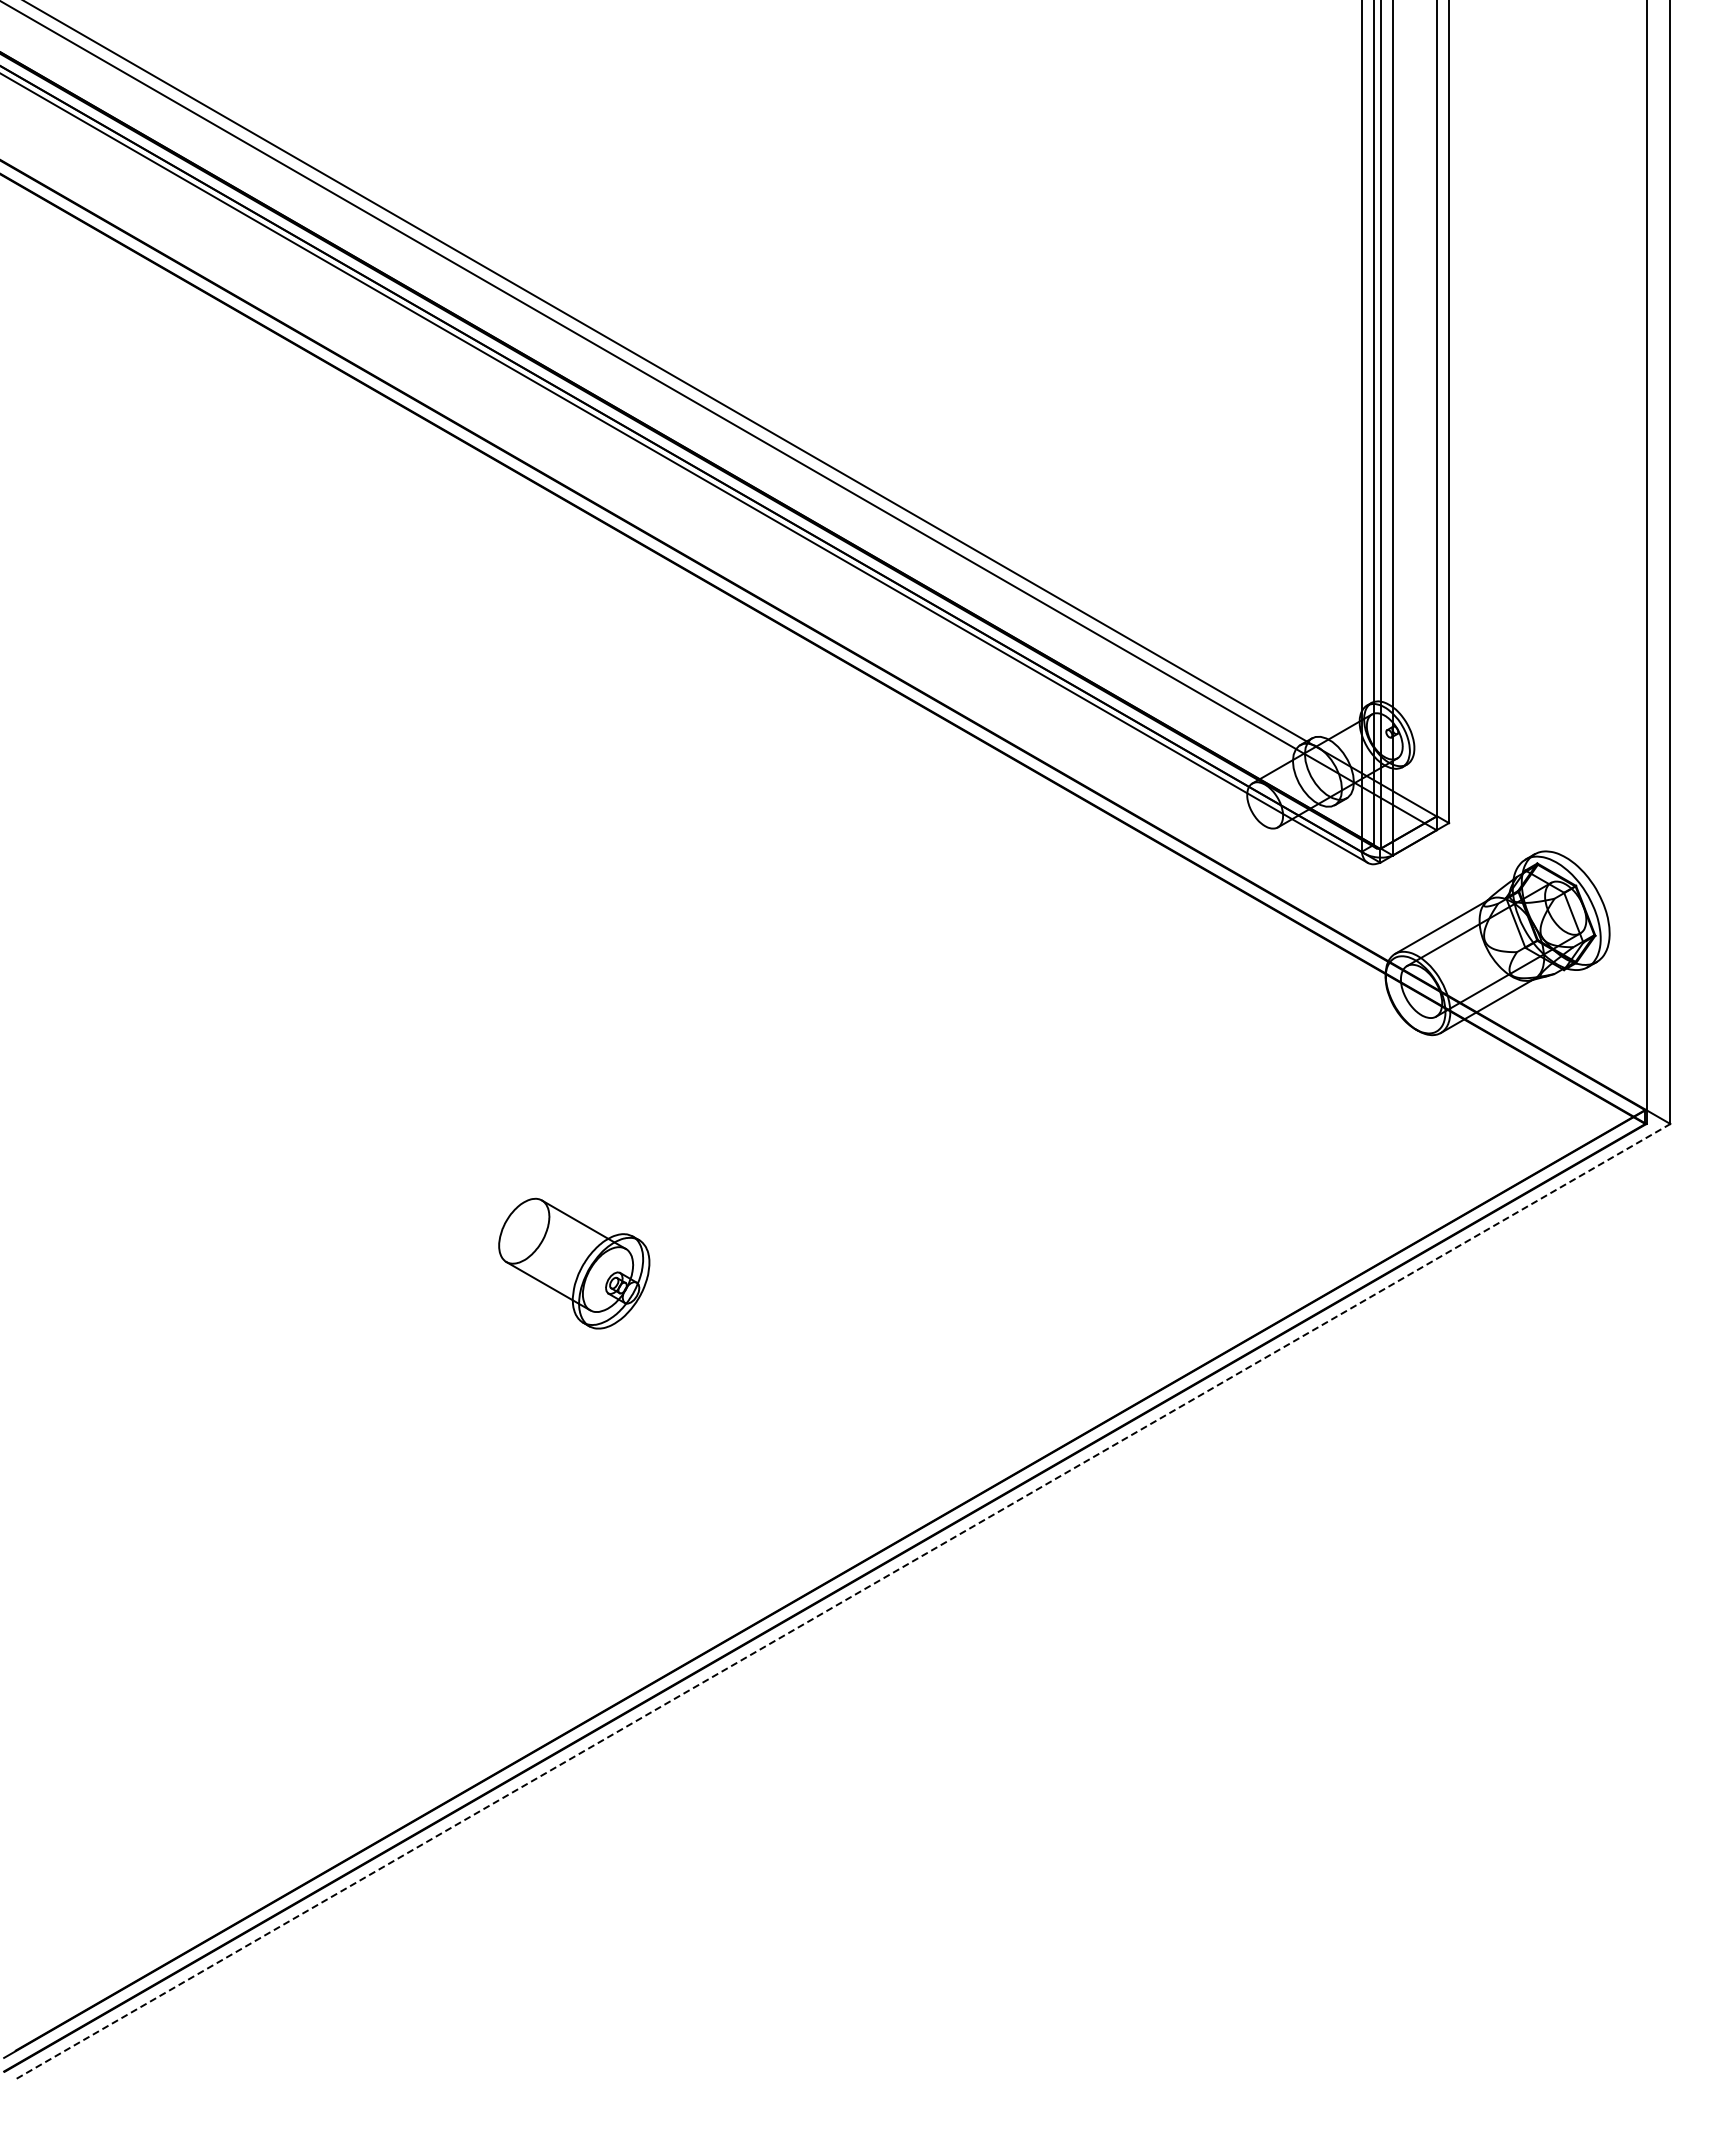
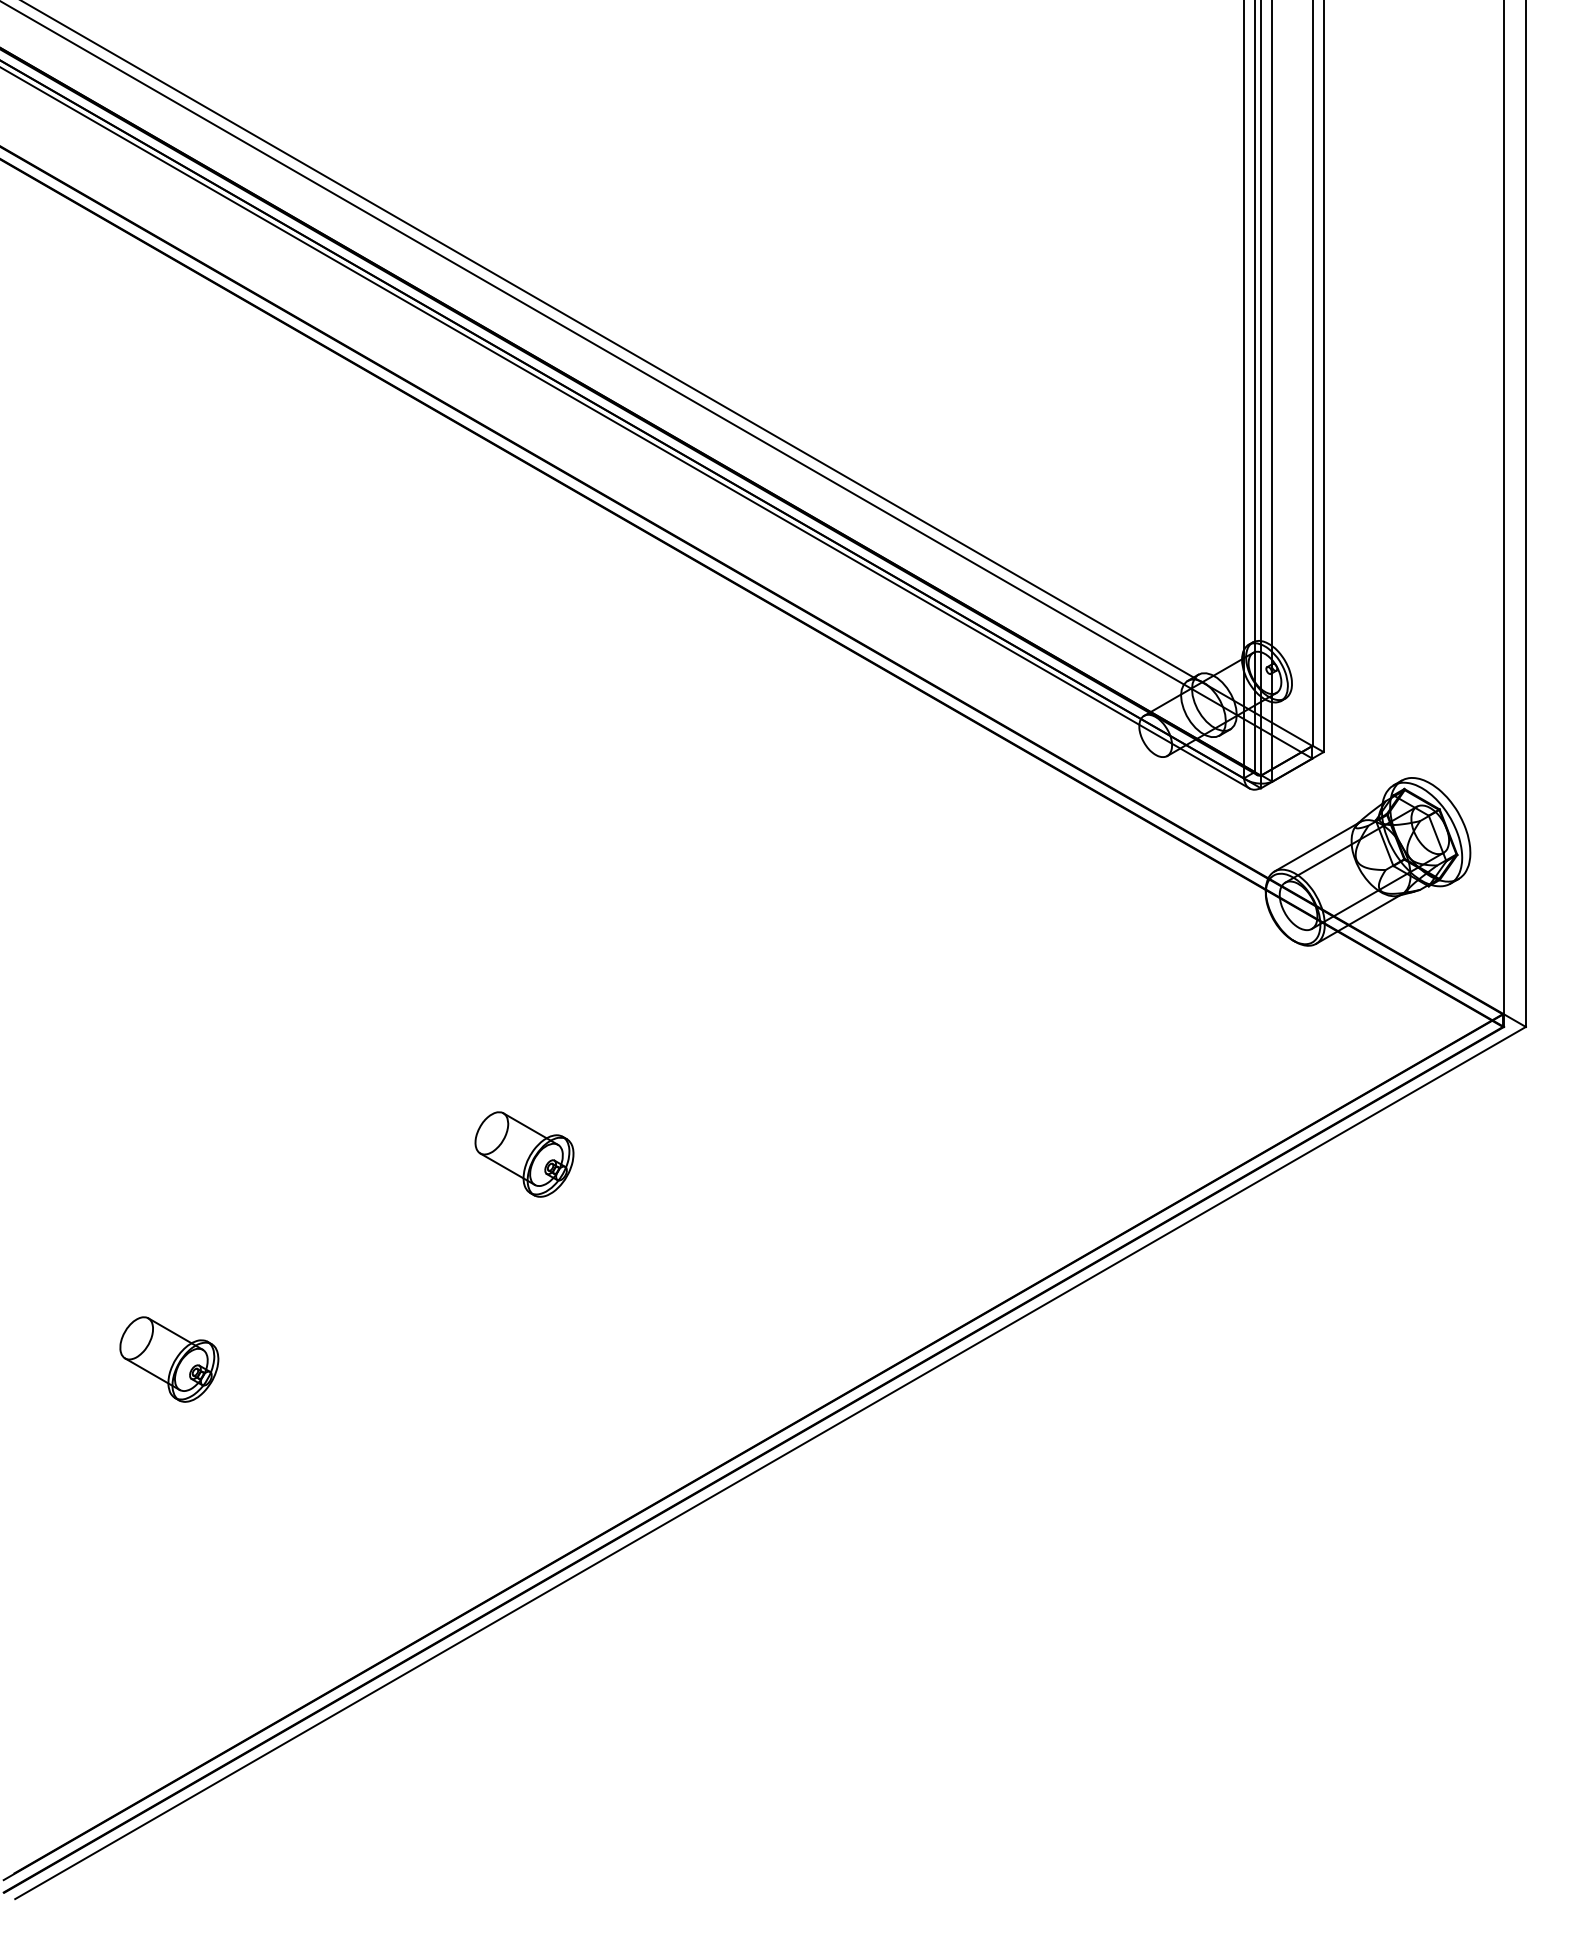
part: (573, 1263) -> (523, 1154), size x0.71
part: (184, 1487) -> (168, 1359), added
line: (843, 1601) -> (770, 1463), dashed -> solid

